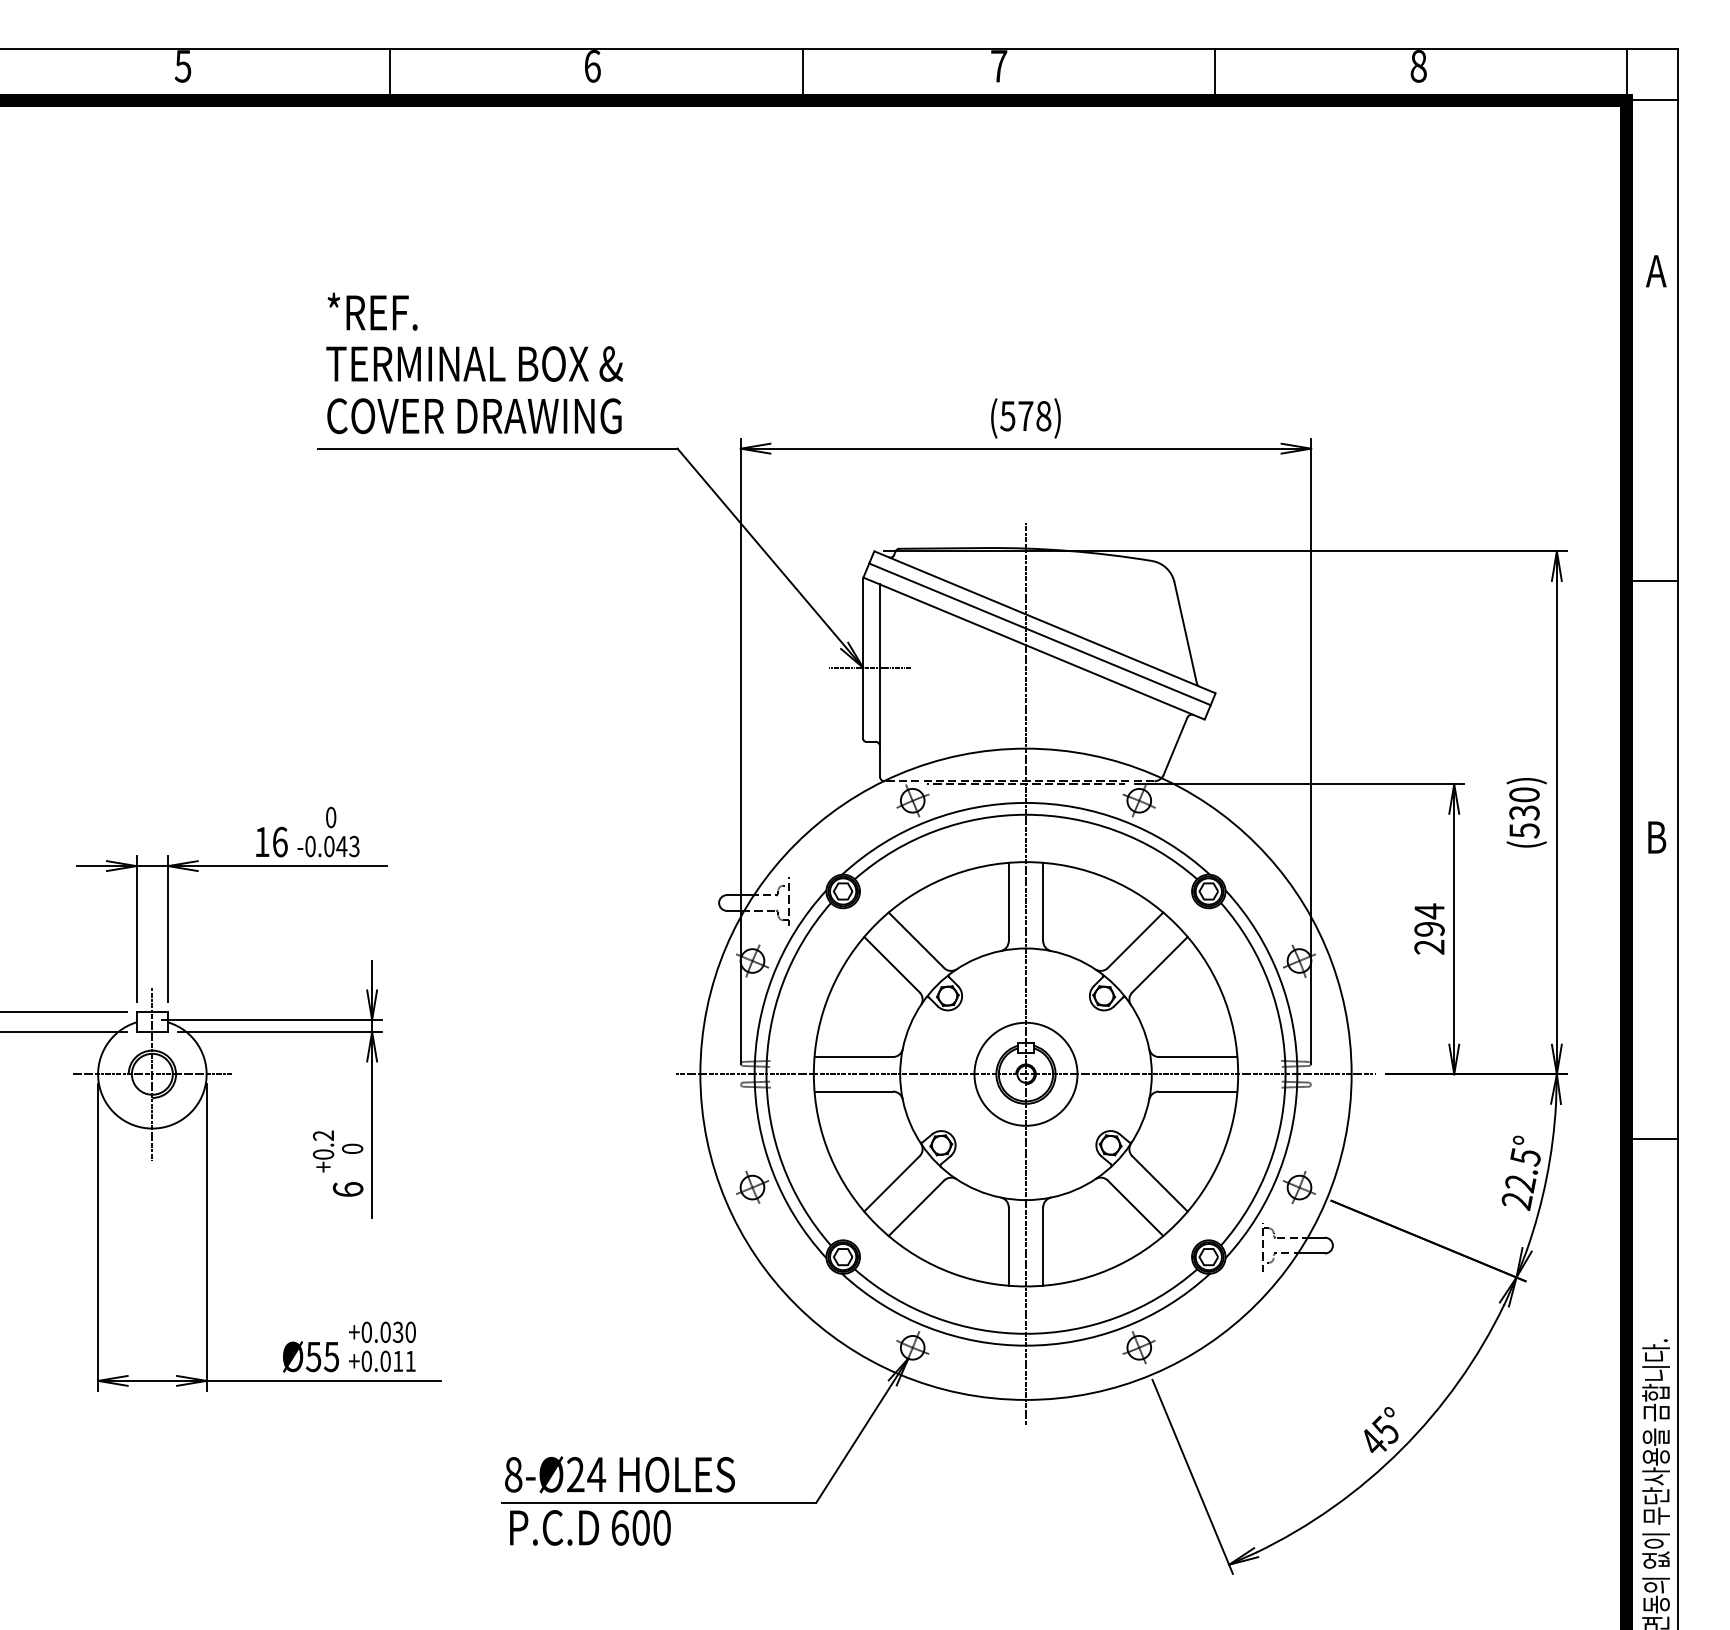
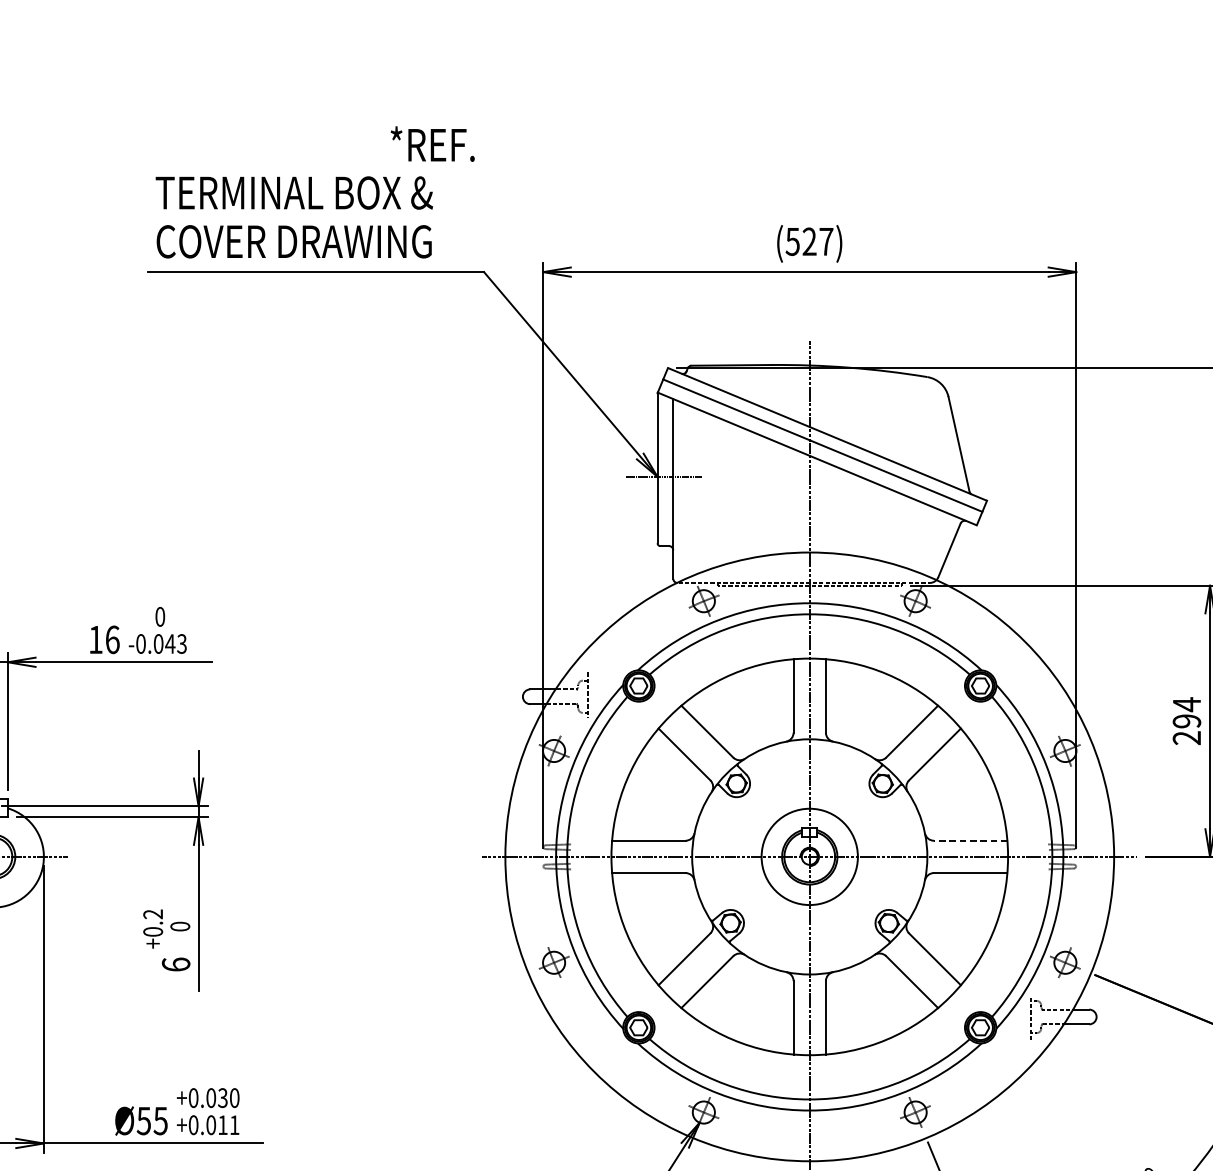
text: (372, 311) -> (432, 143), moved
text: (1034, 416) -> (817, 242), (578) -> (527)
line: (1197, 1057) -> (970, 841), solid -> dashed

